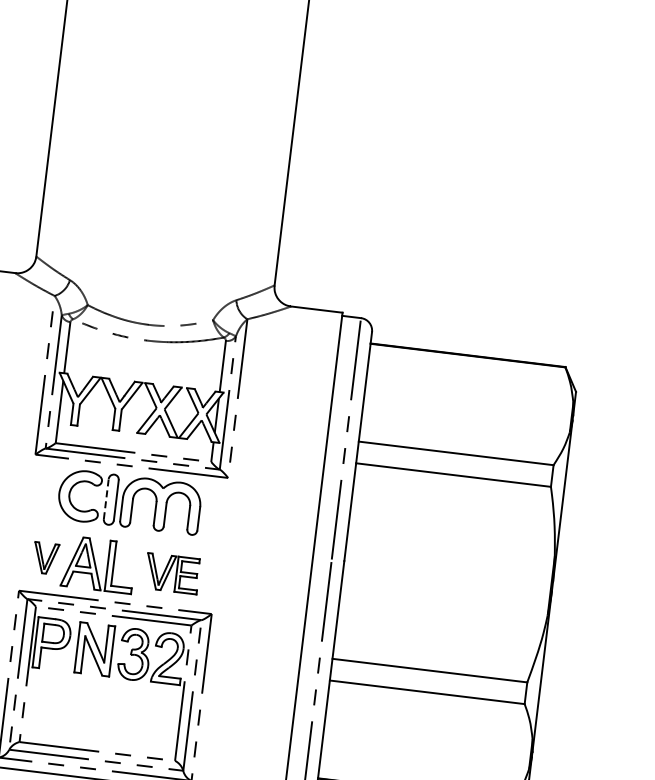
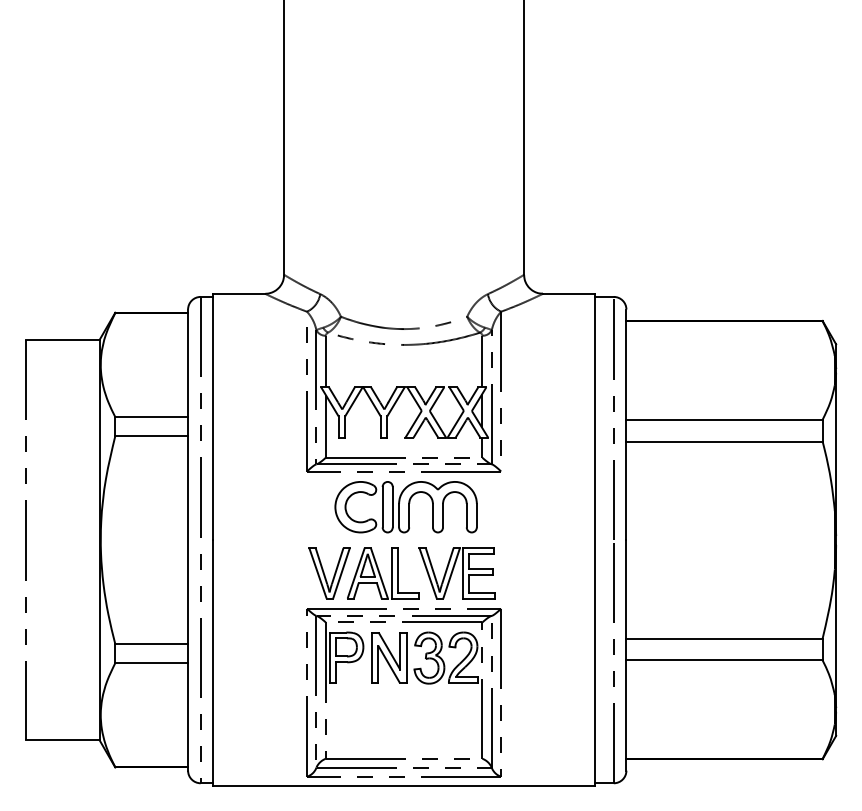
line: (106, 498) -> (382, 506), dashed -> solid
part: (45, 558) -> (329, 573), size x1.67
part: (171, 573) -> (456, 573), size x1.43

